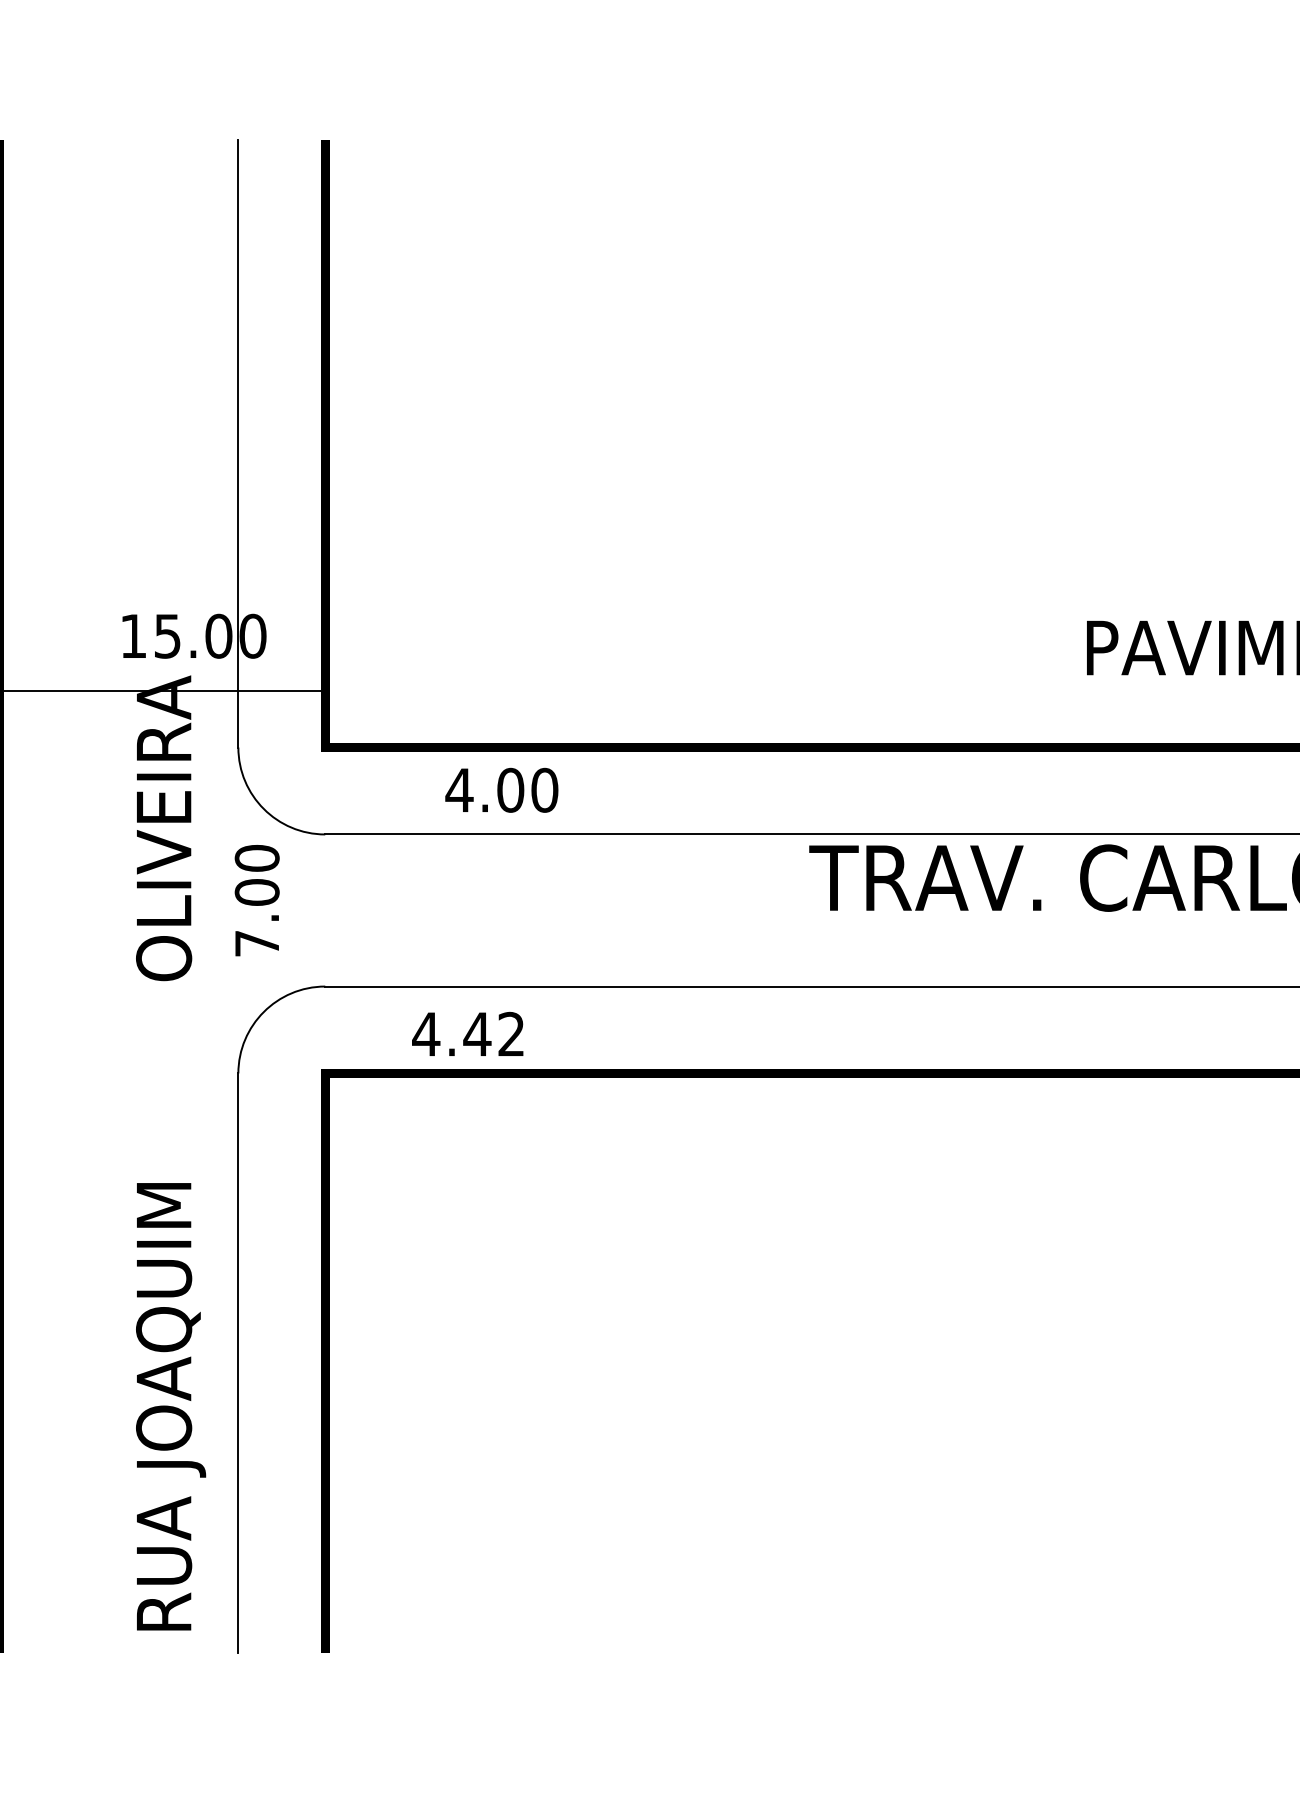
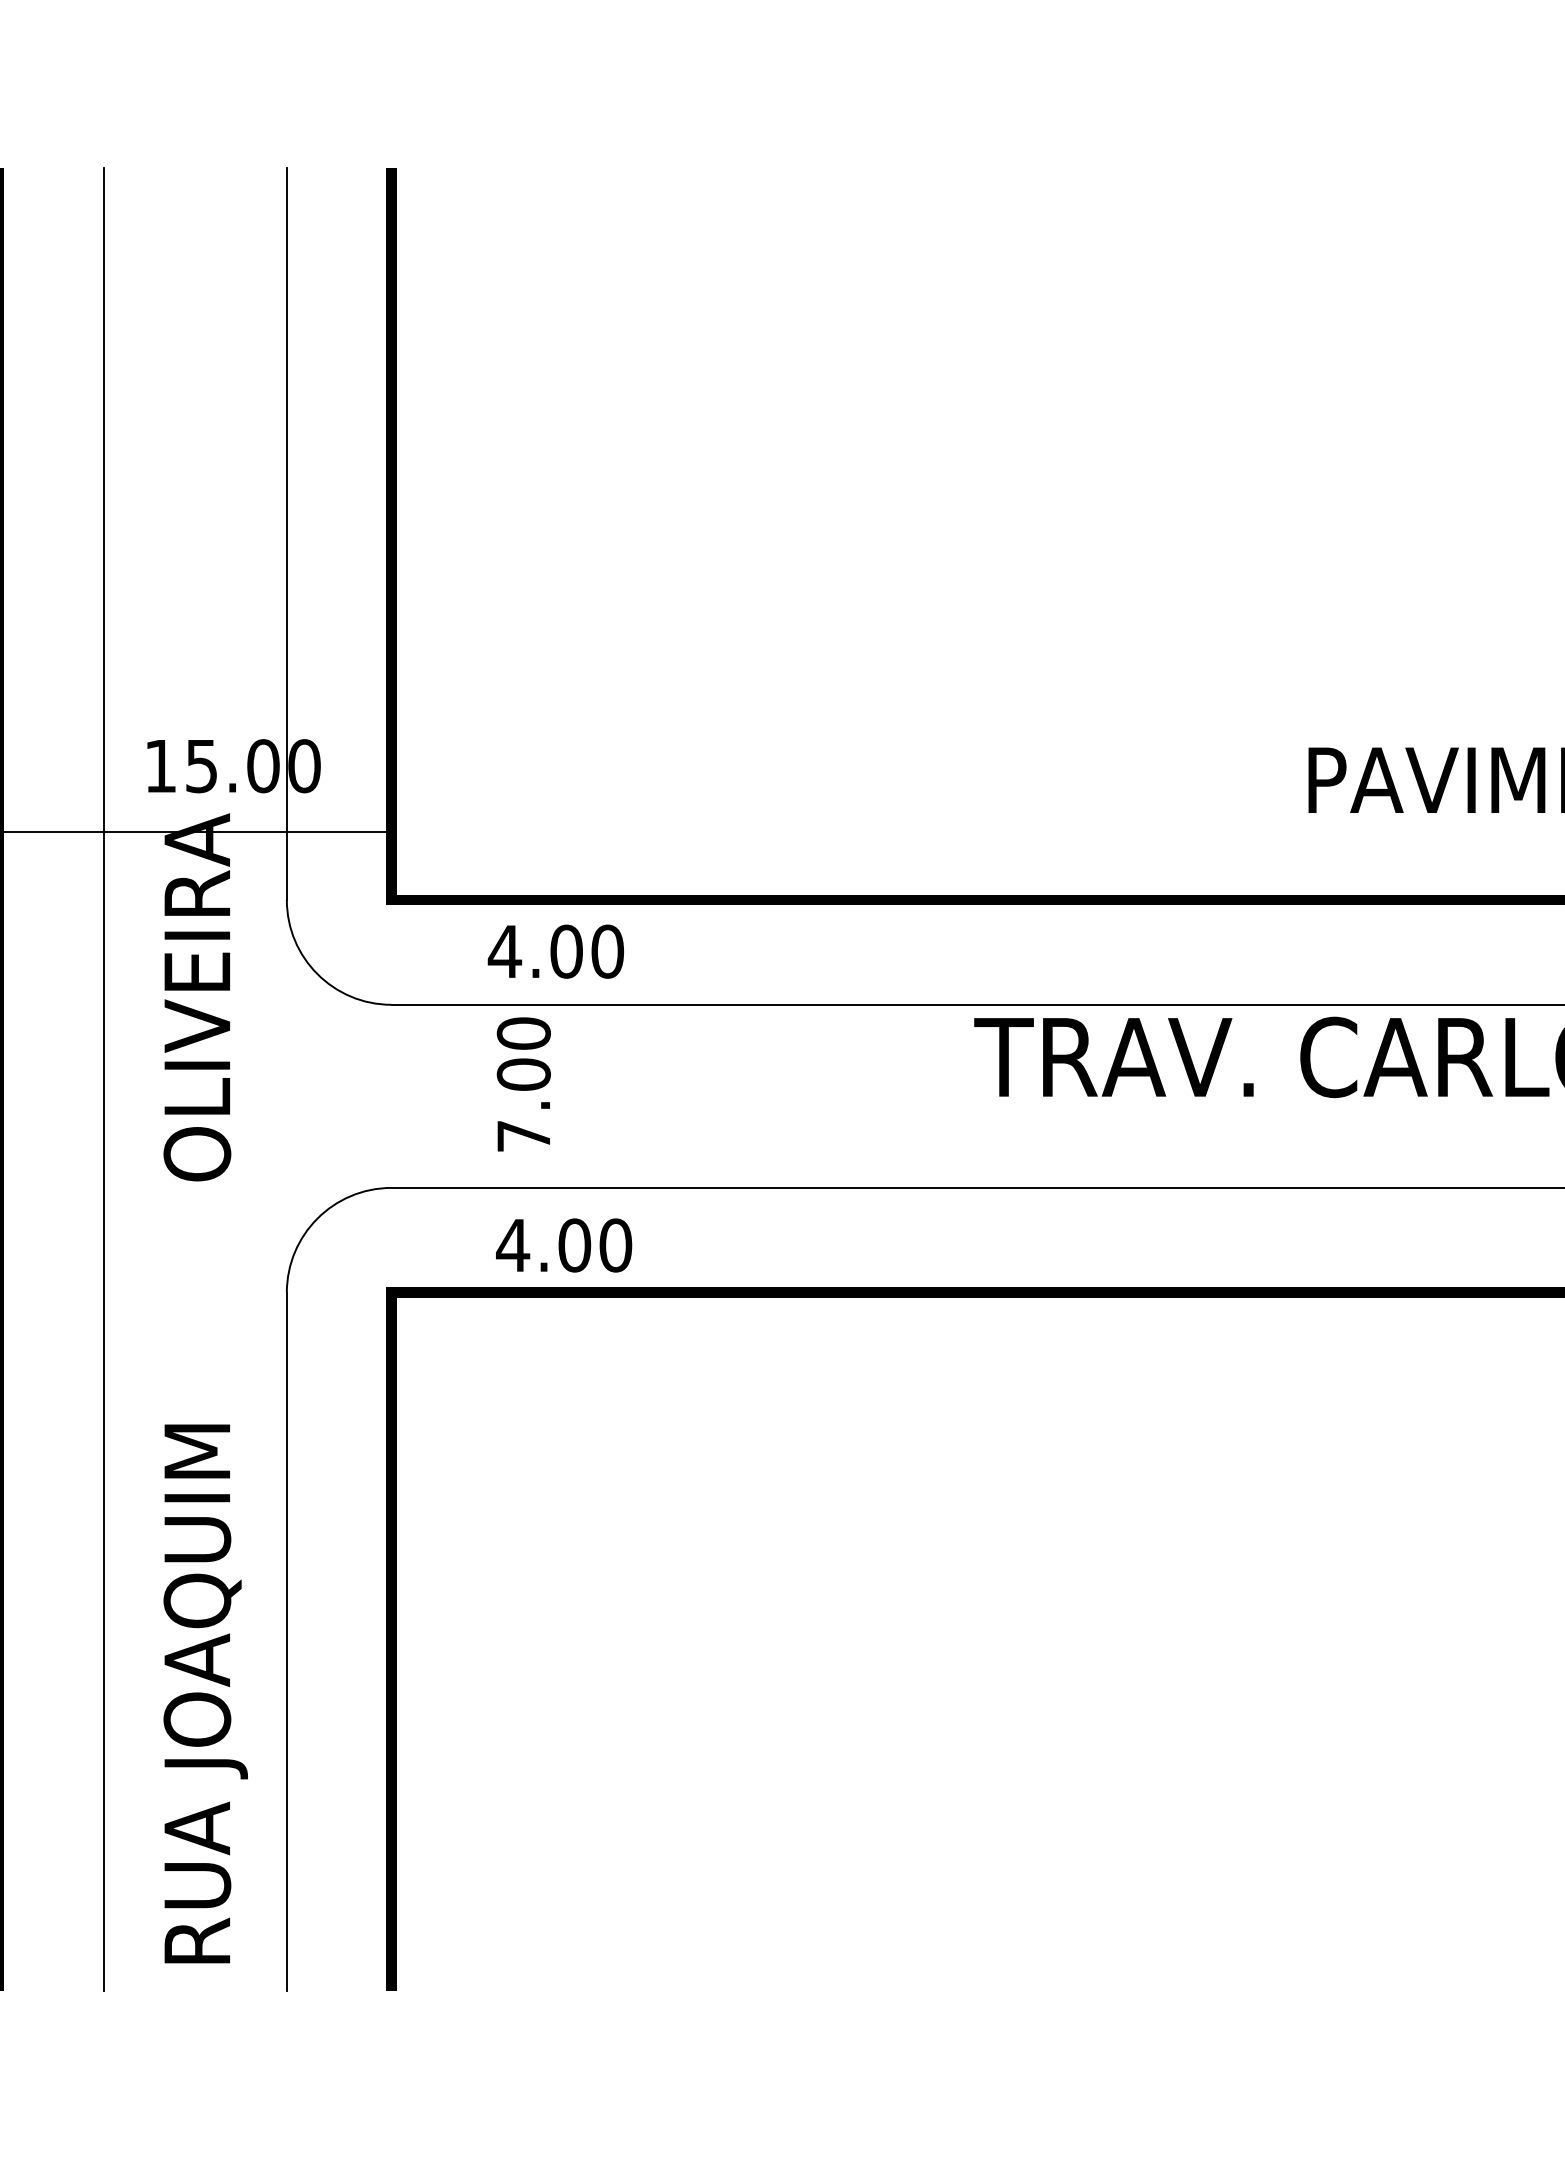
text: (501, 789) -> (555, 950), moved
line: (86, 896) -> (103, 1079), added
text: (256, 900) -> (523, 1084), moved
text: (494, 1033) -> (595, 1244), 4.42 -> 4.00

